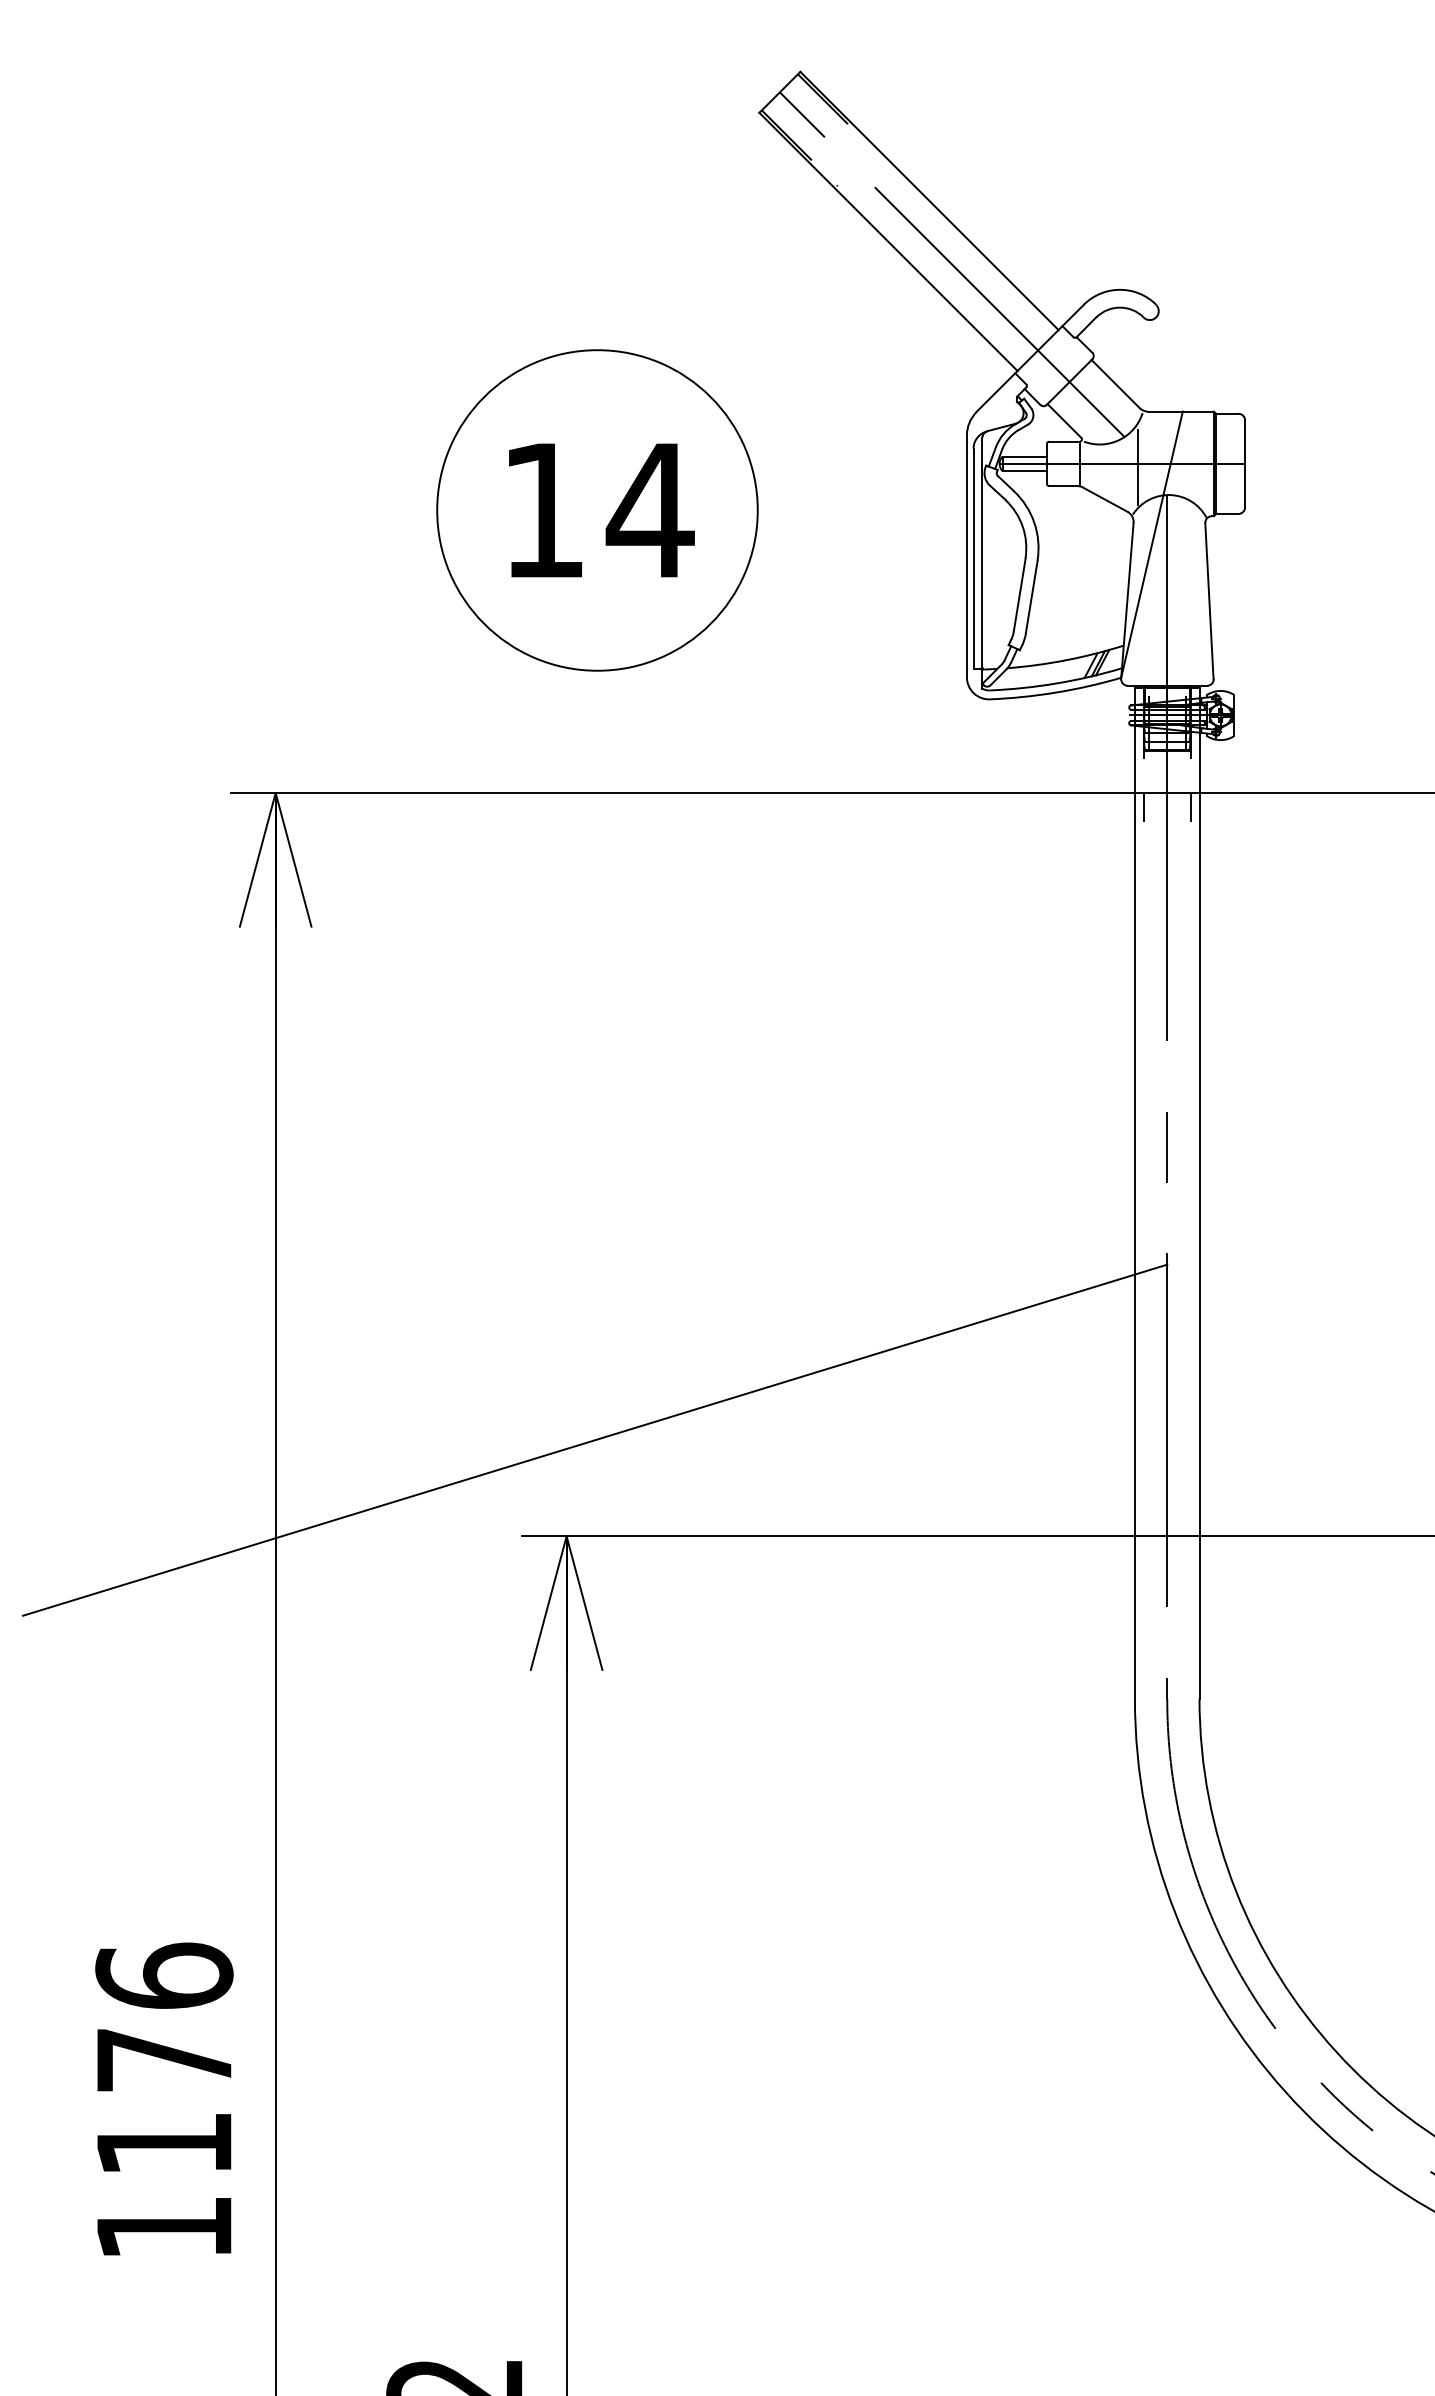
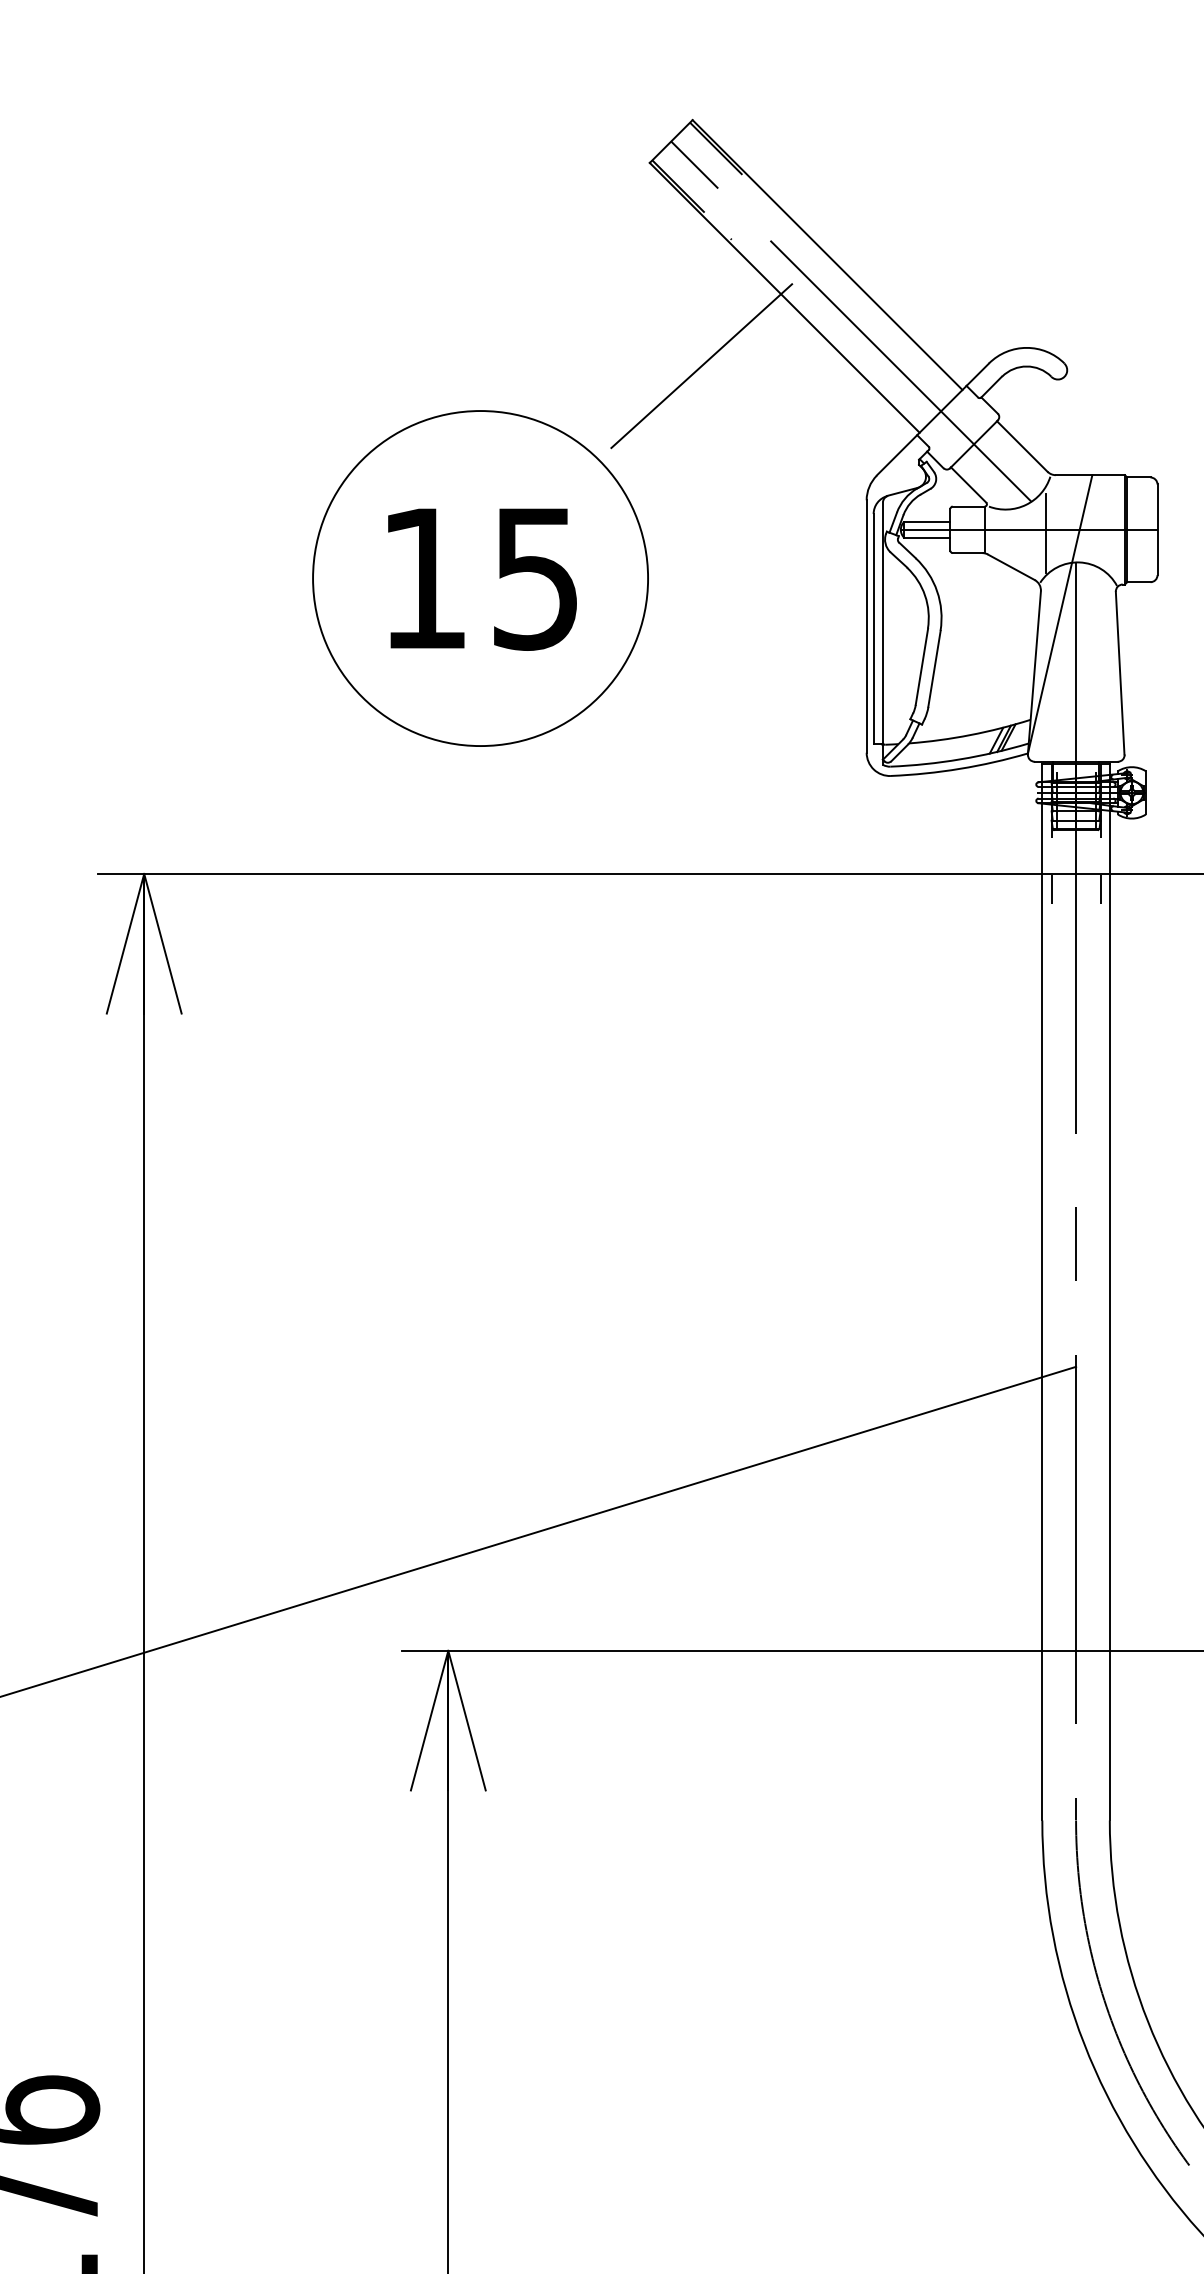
line: (808, 306) -> (701, 365), added
text: (649, 511) -> (534, 579), 14 -> 15

